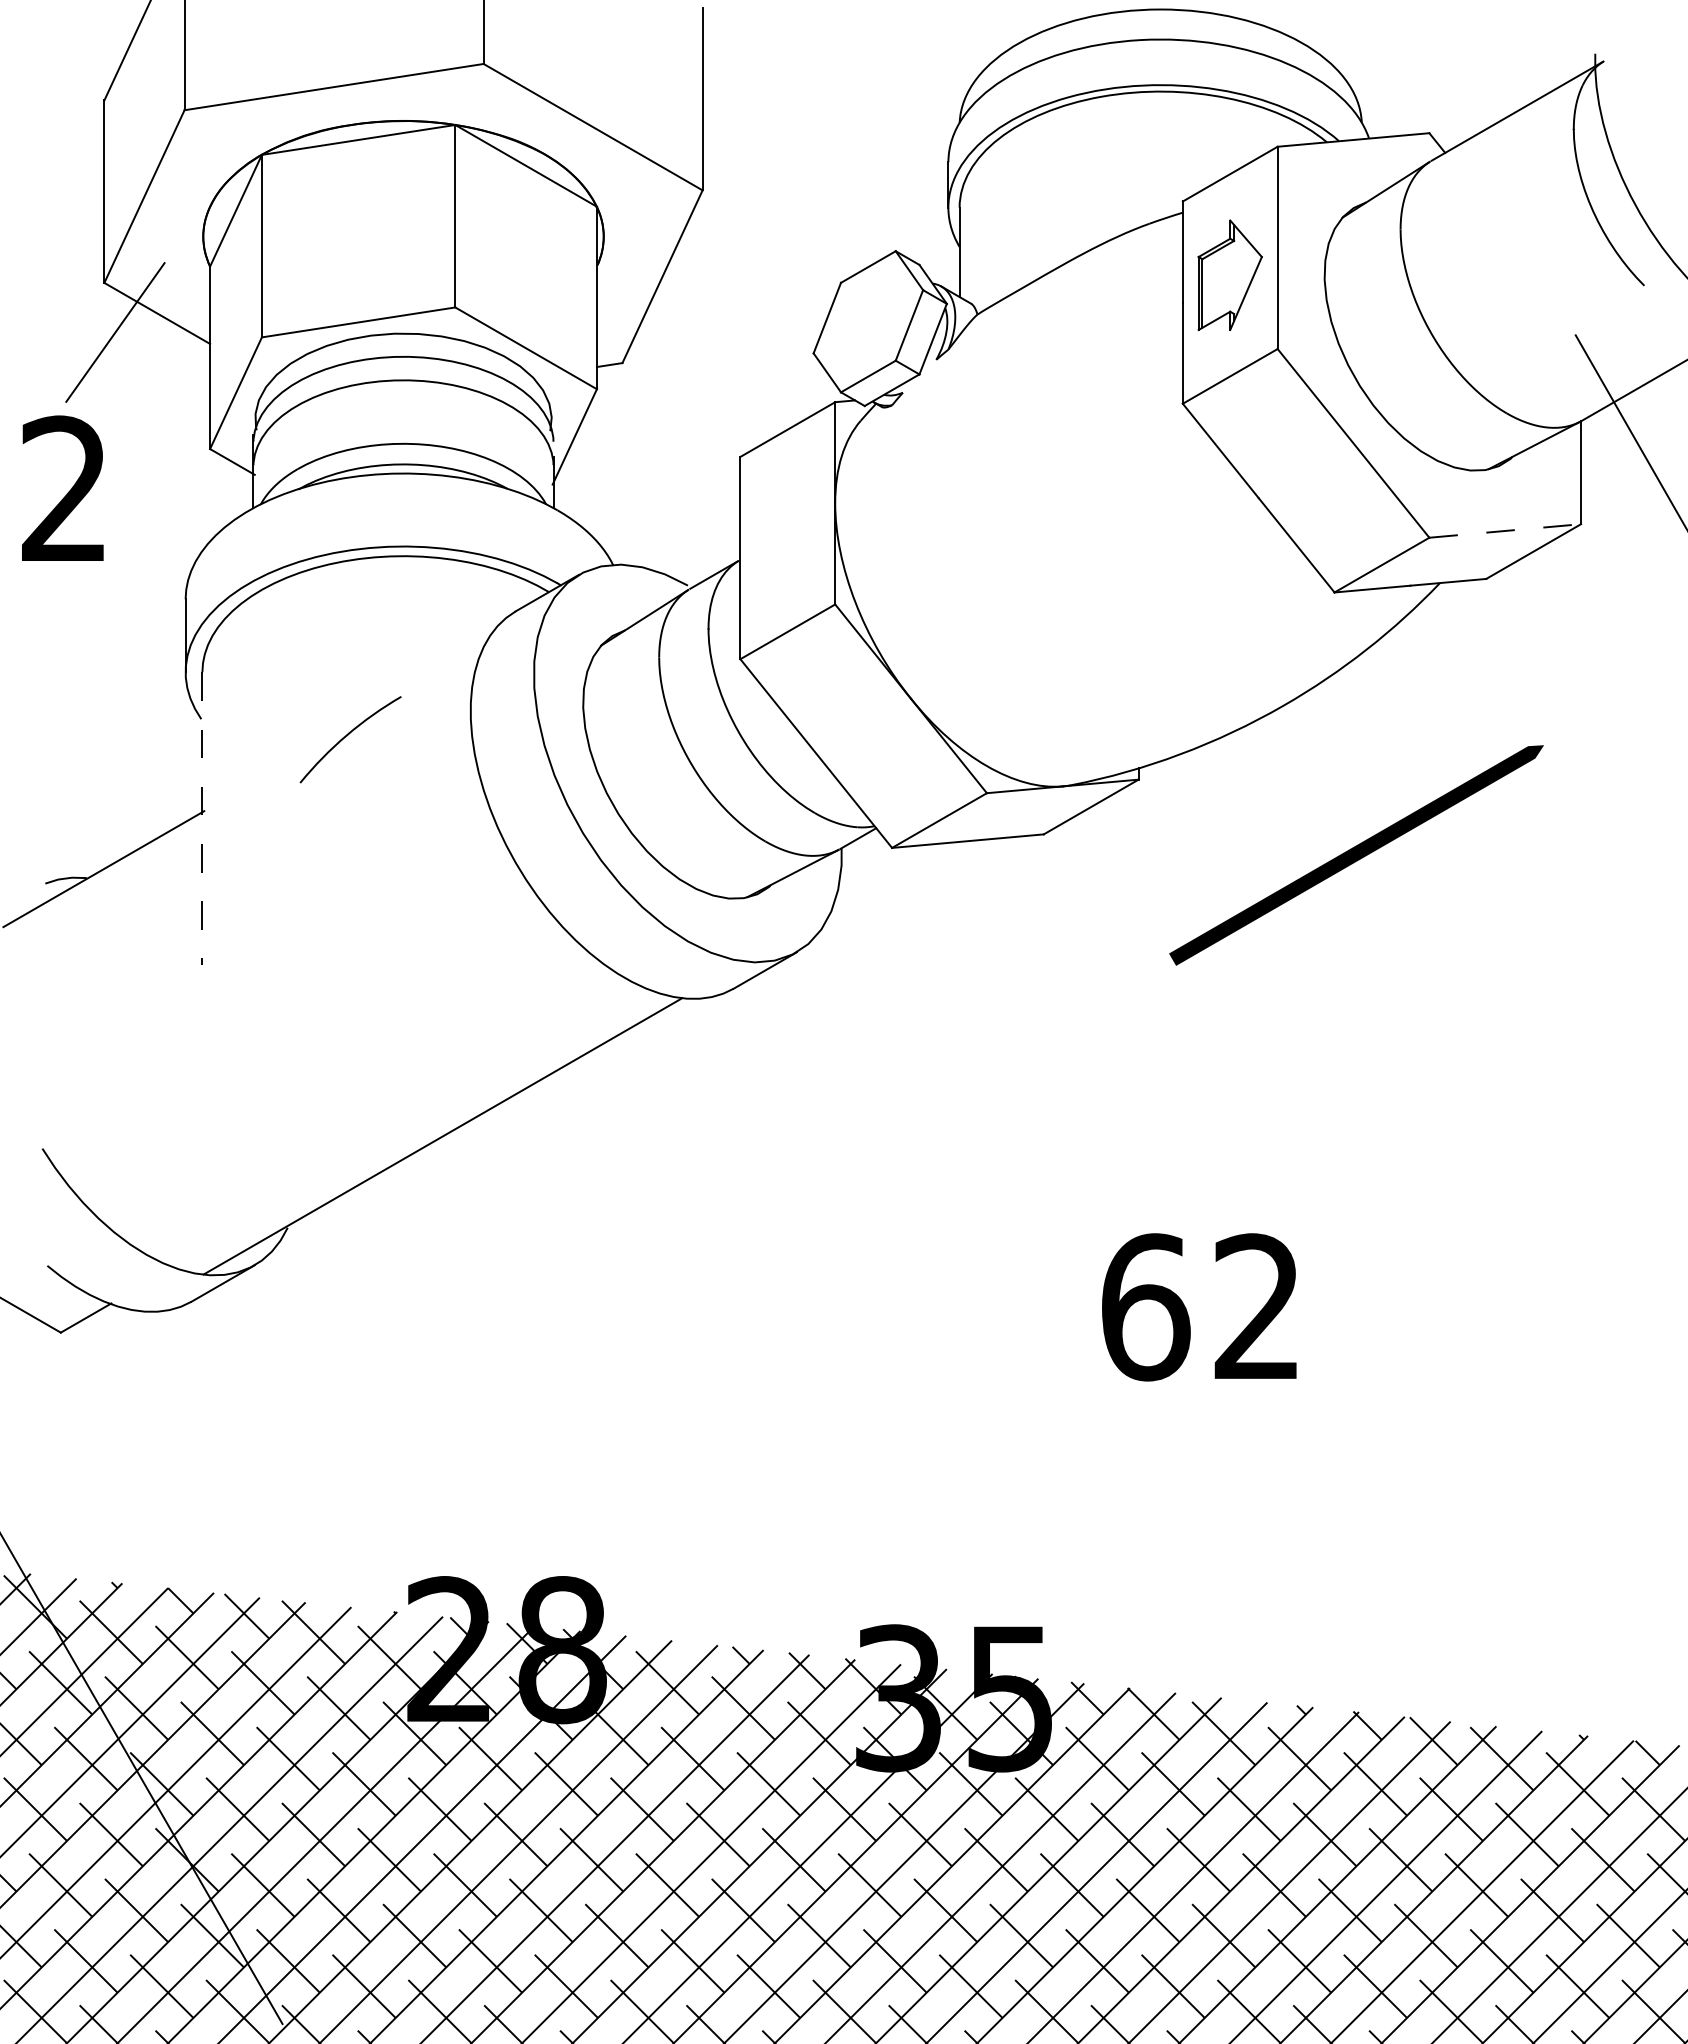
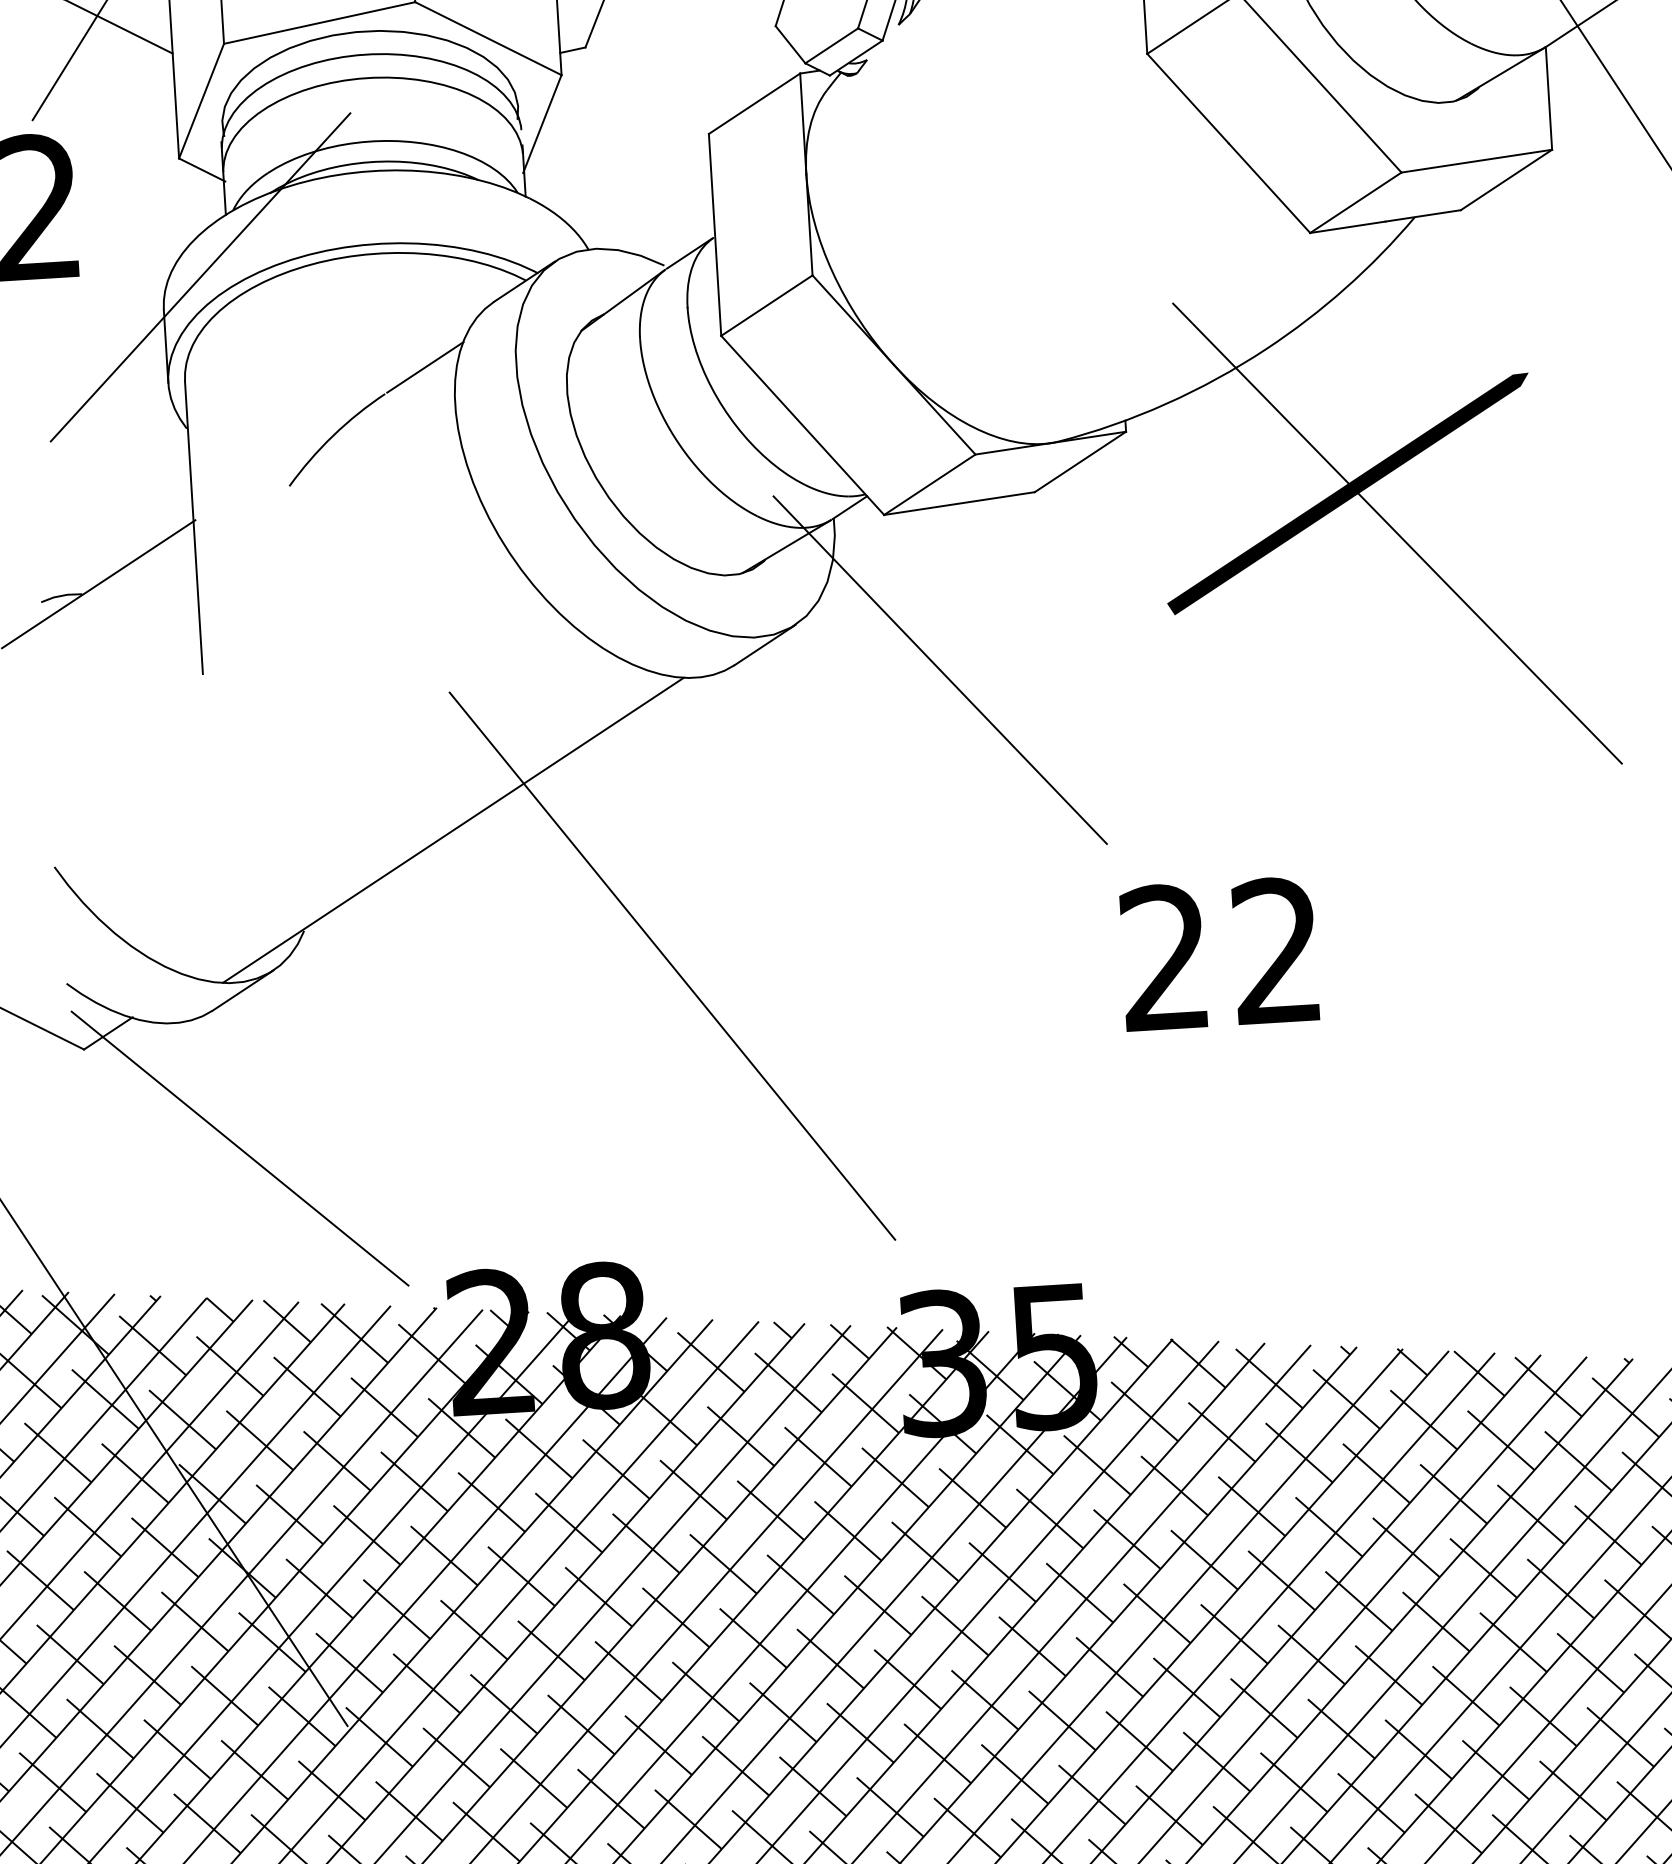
line: (1505, 530) -> (1477, 160), dashed -> solid
line: (223, 568) -> (199, 276), added
line: (442, 672) -> (424, 367), added
line: (202, 819) -> (194, 528), dashed -> solid
line: (1403, 897) -> (1397, 533), added
line: (938, 1005) -> (940, 669), added
line: (652, 1285) -> (671, 966), added
text: (1146, 1307) -> (1166, 958), 62 -> 22
line: (210, 1441) -> (240, 1149), added

